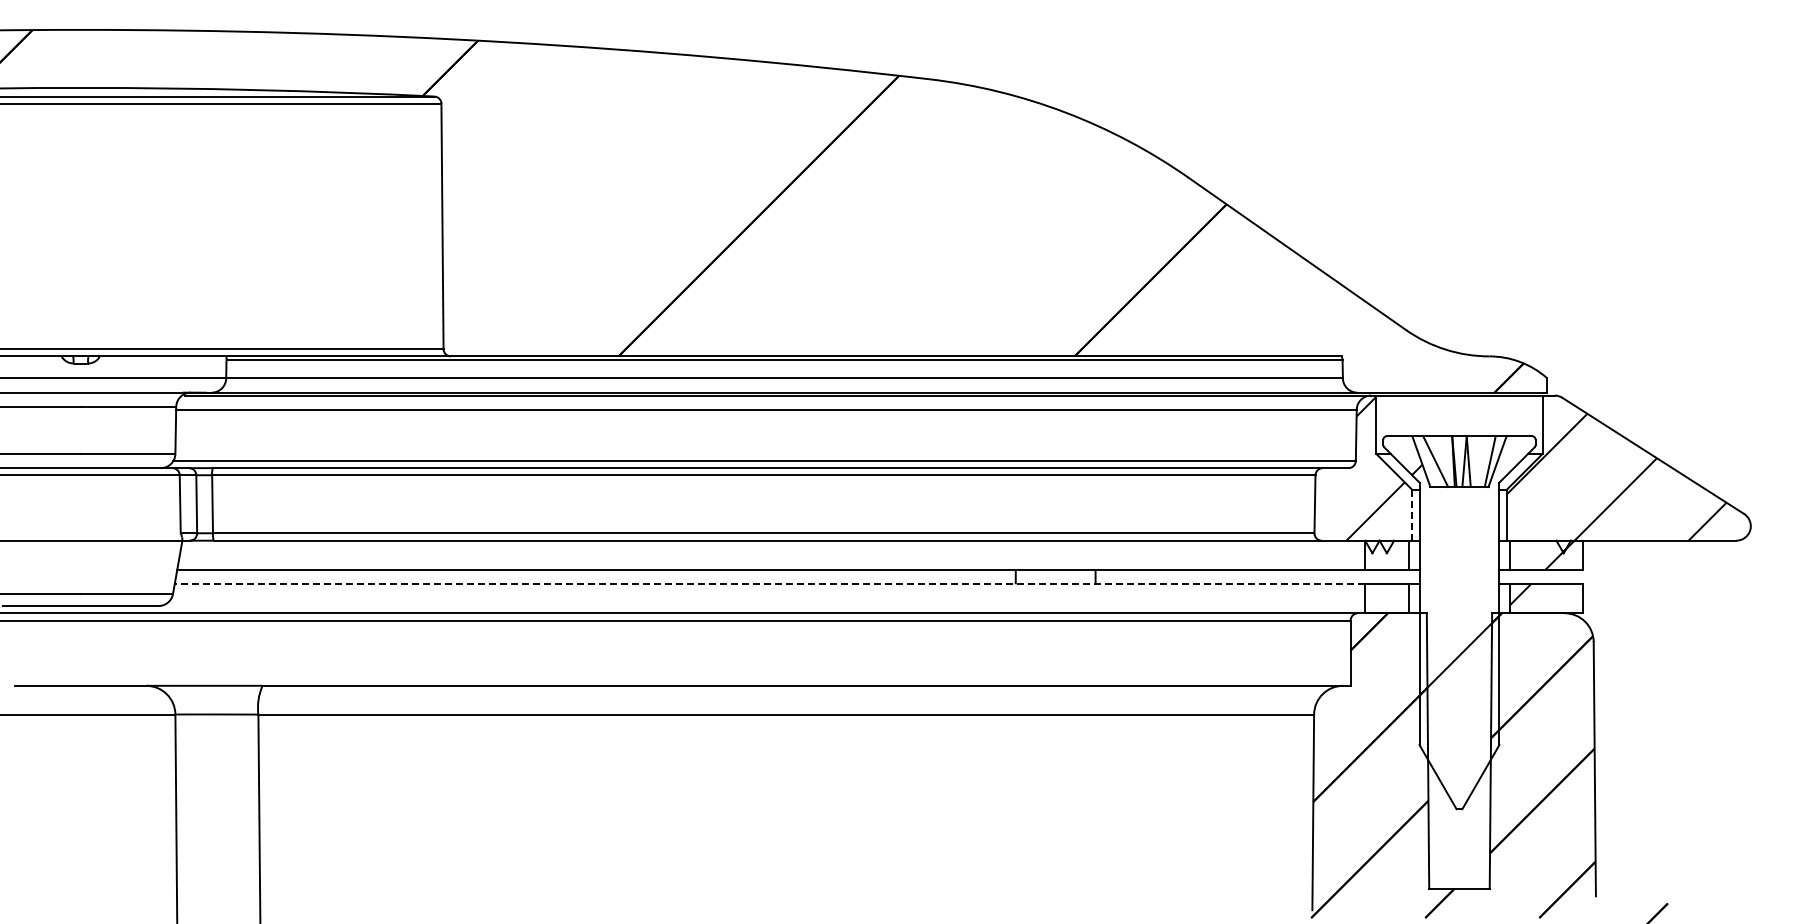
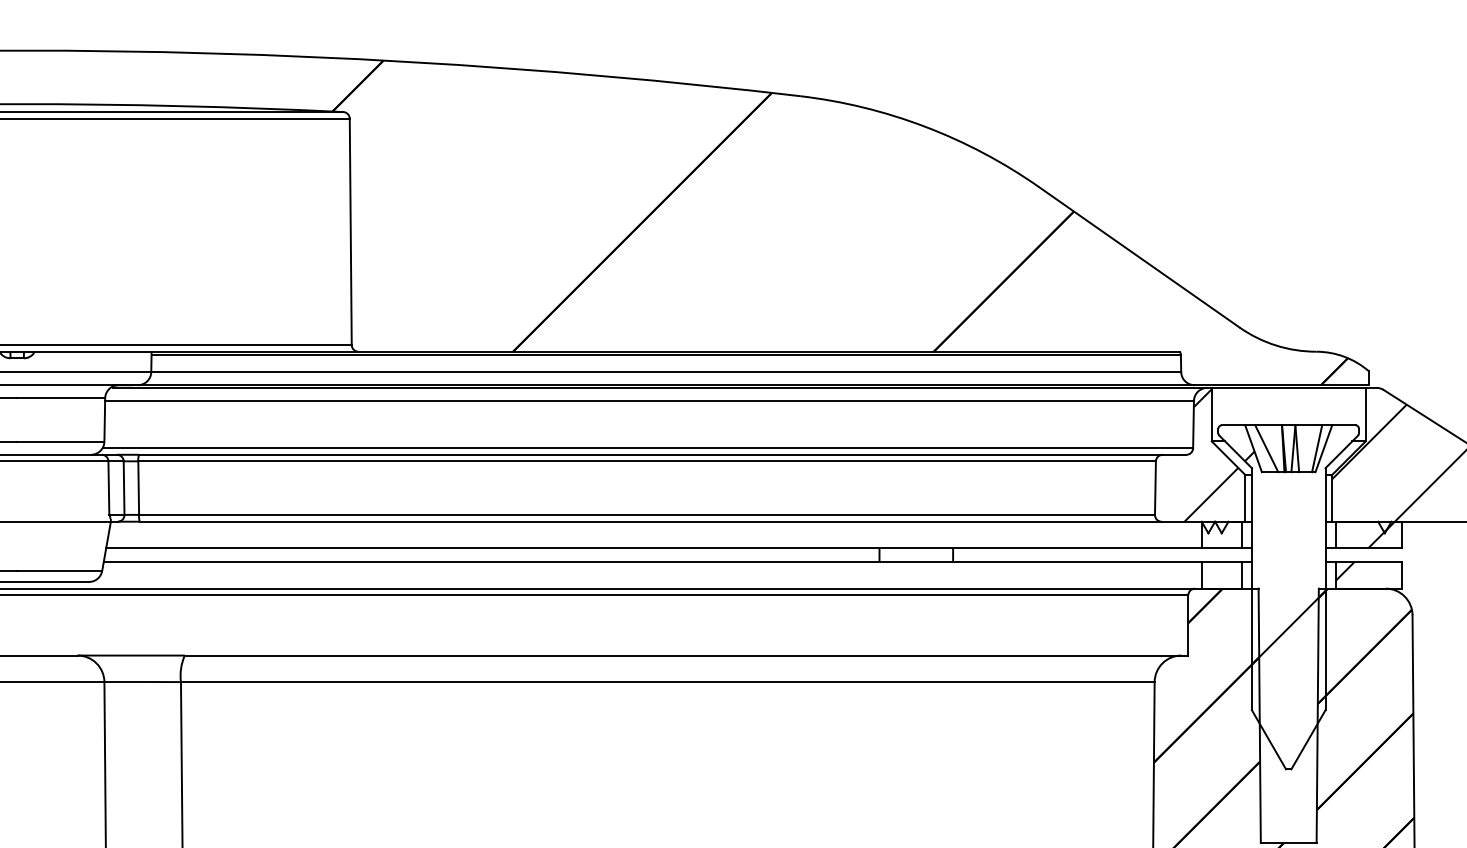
line: (1412, 514) -> (1245, 497), dashed -> solid
line: (769, 584) -> (652, 562), dashed -> solid

